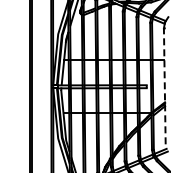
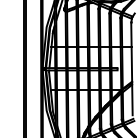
line: (164, 86) -> (131, 69), dashed -> solid

